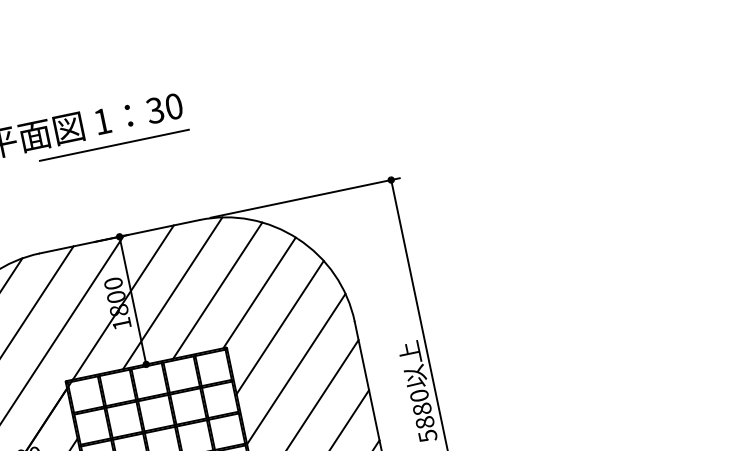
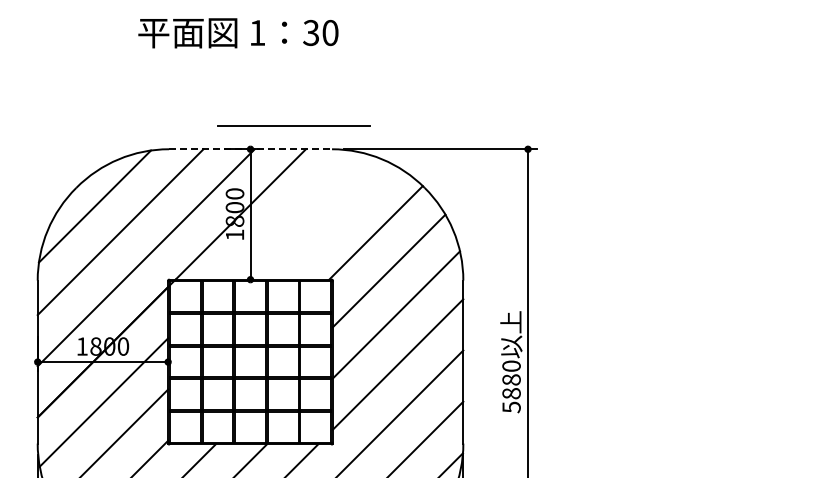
line: (113, 145) -> (293, 125), moved
line: (119, 237) -> (250, 149), solid -> dashed
line: (217, 290) -> (335, 221), removed
line: (172, 293) -> (290, 215), removed

